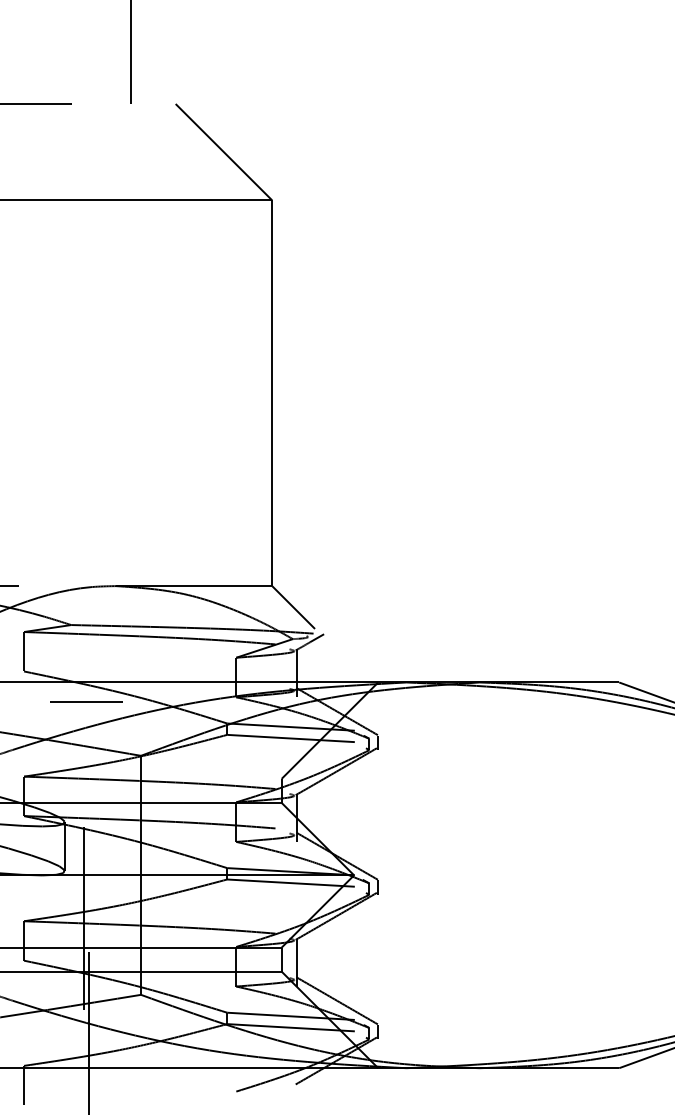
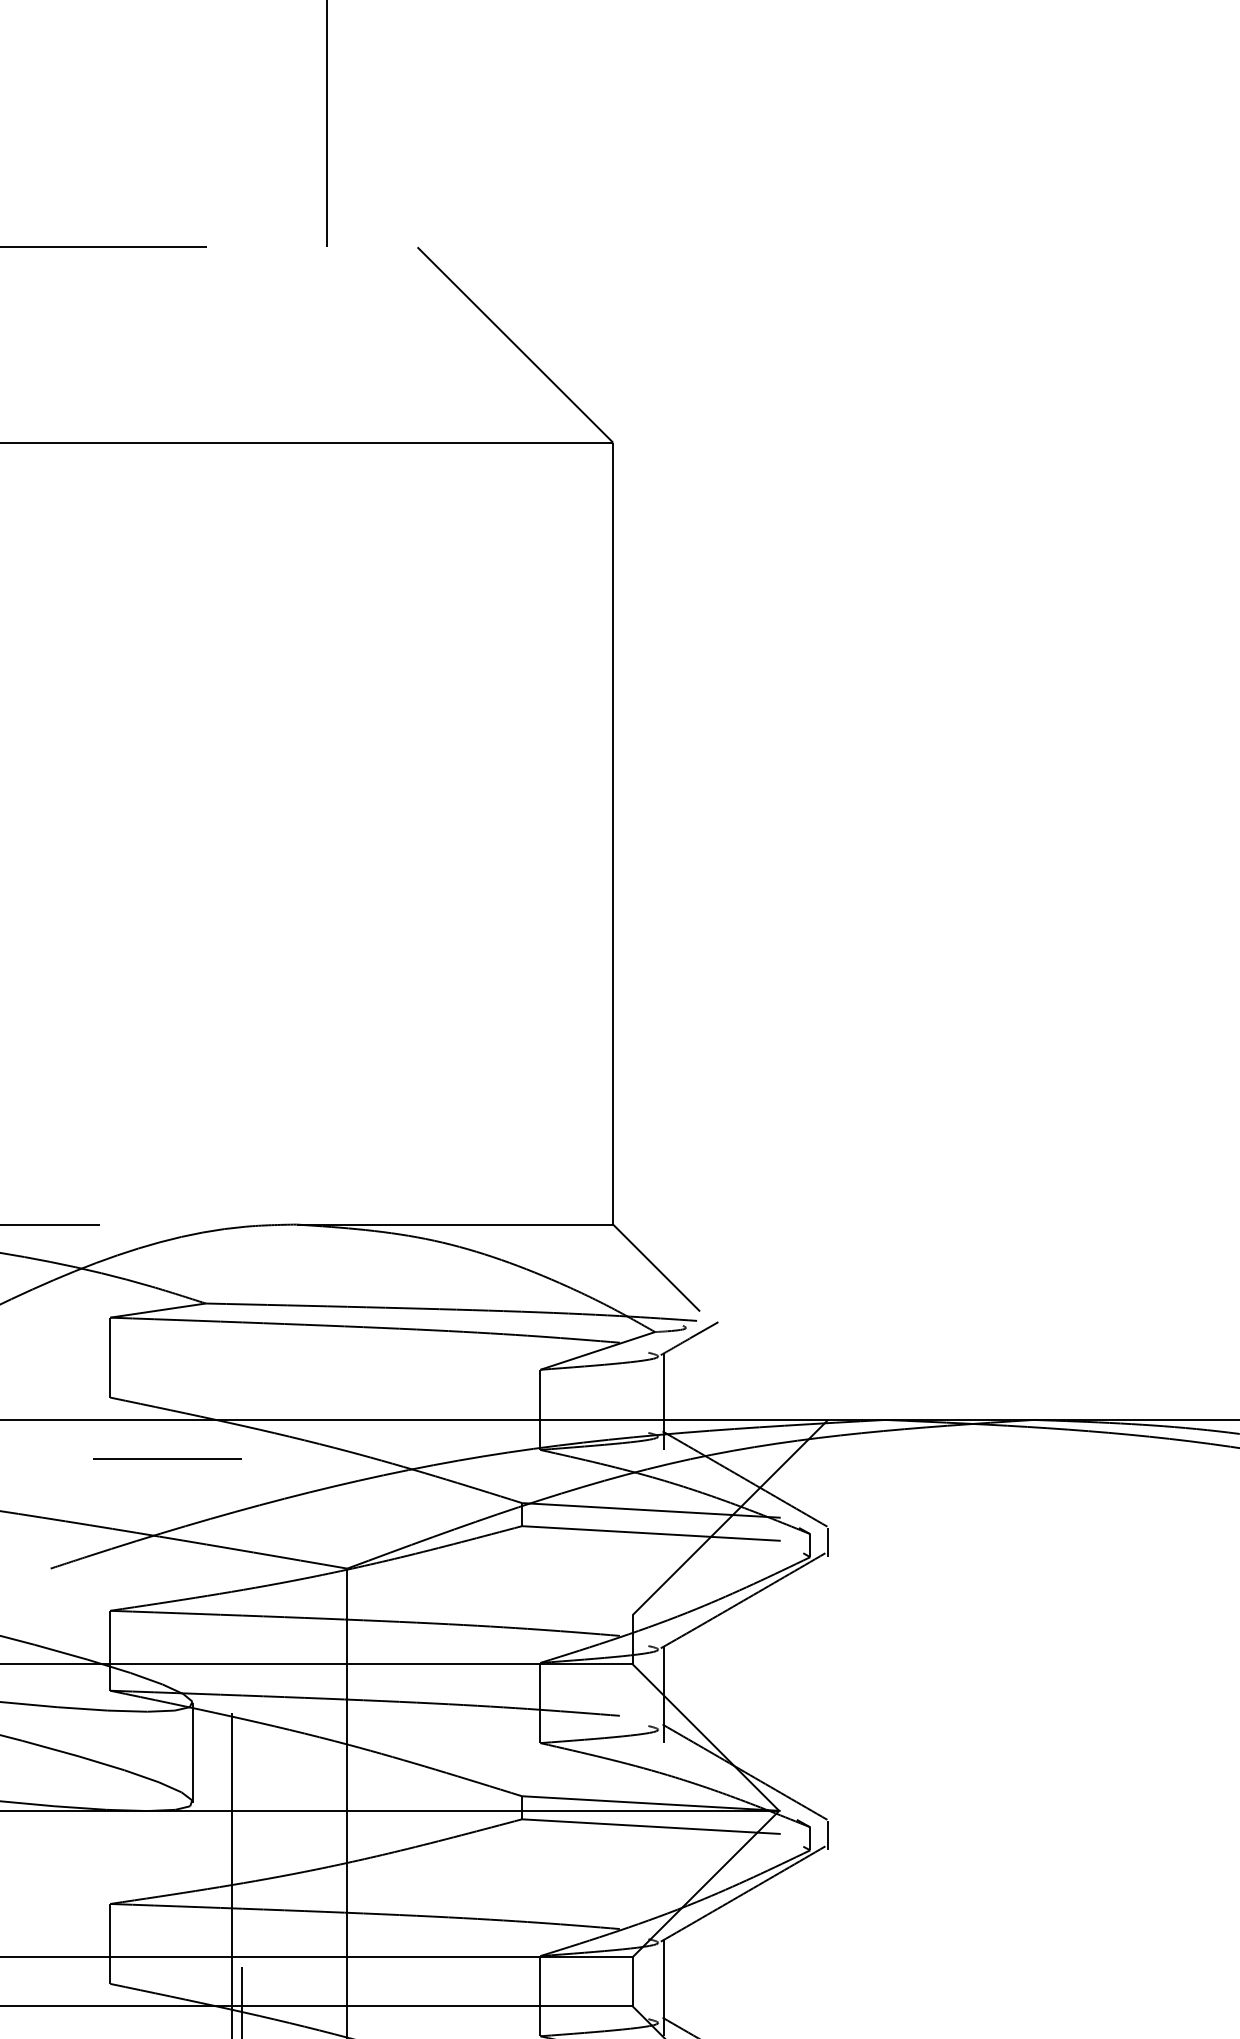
line: (86, 701) -> (167, 1458), moved

